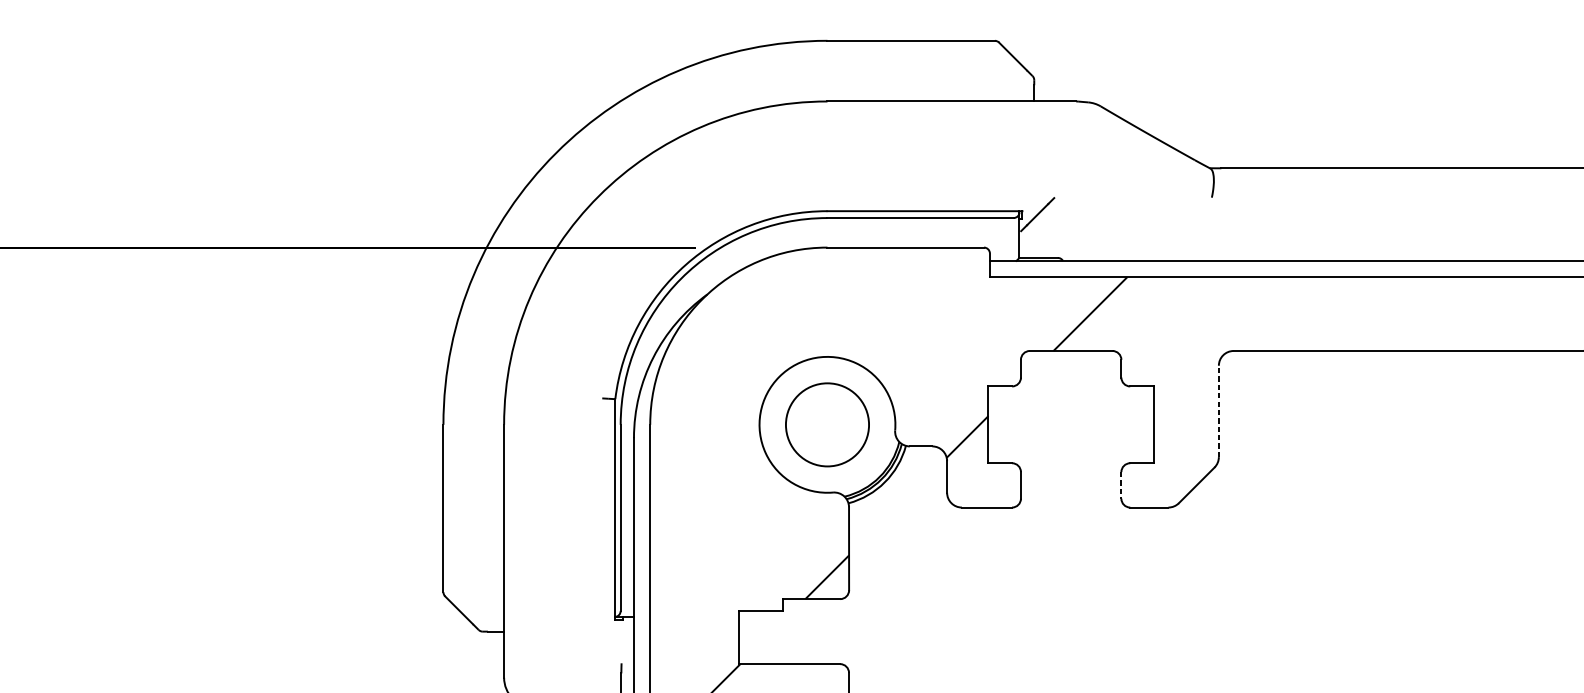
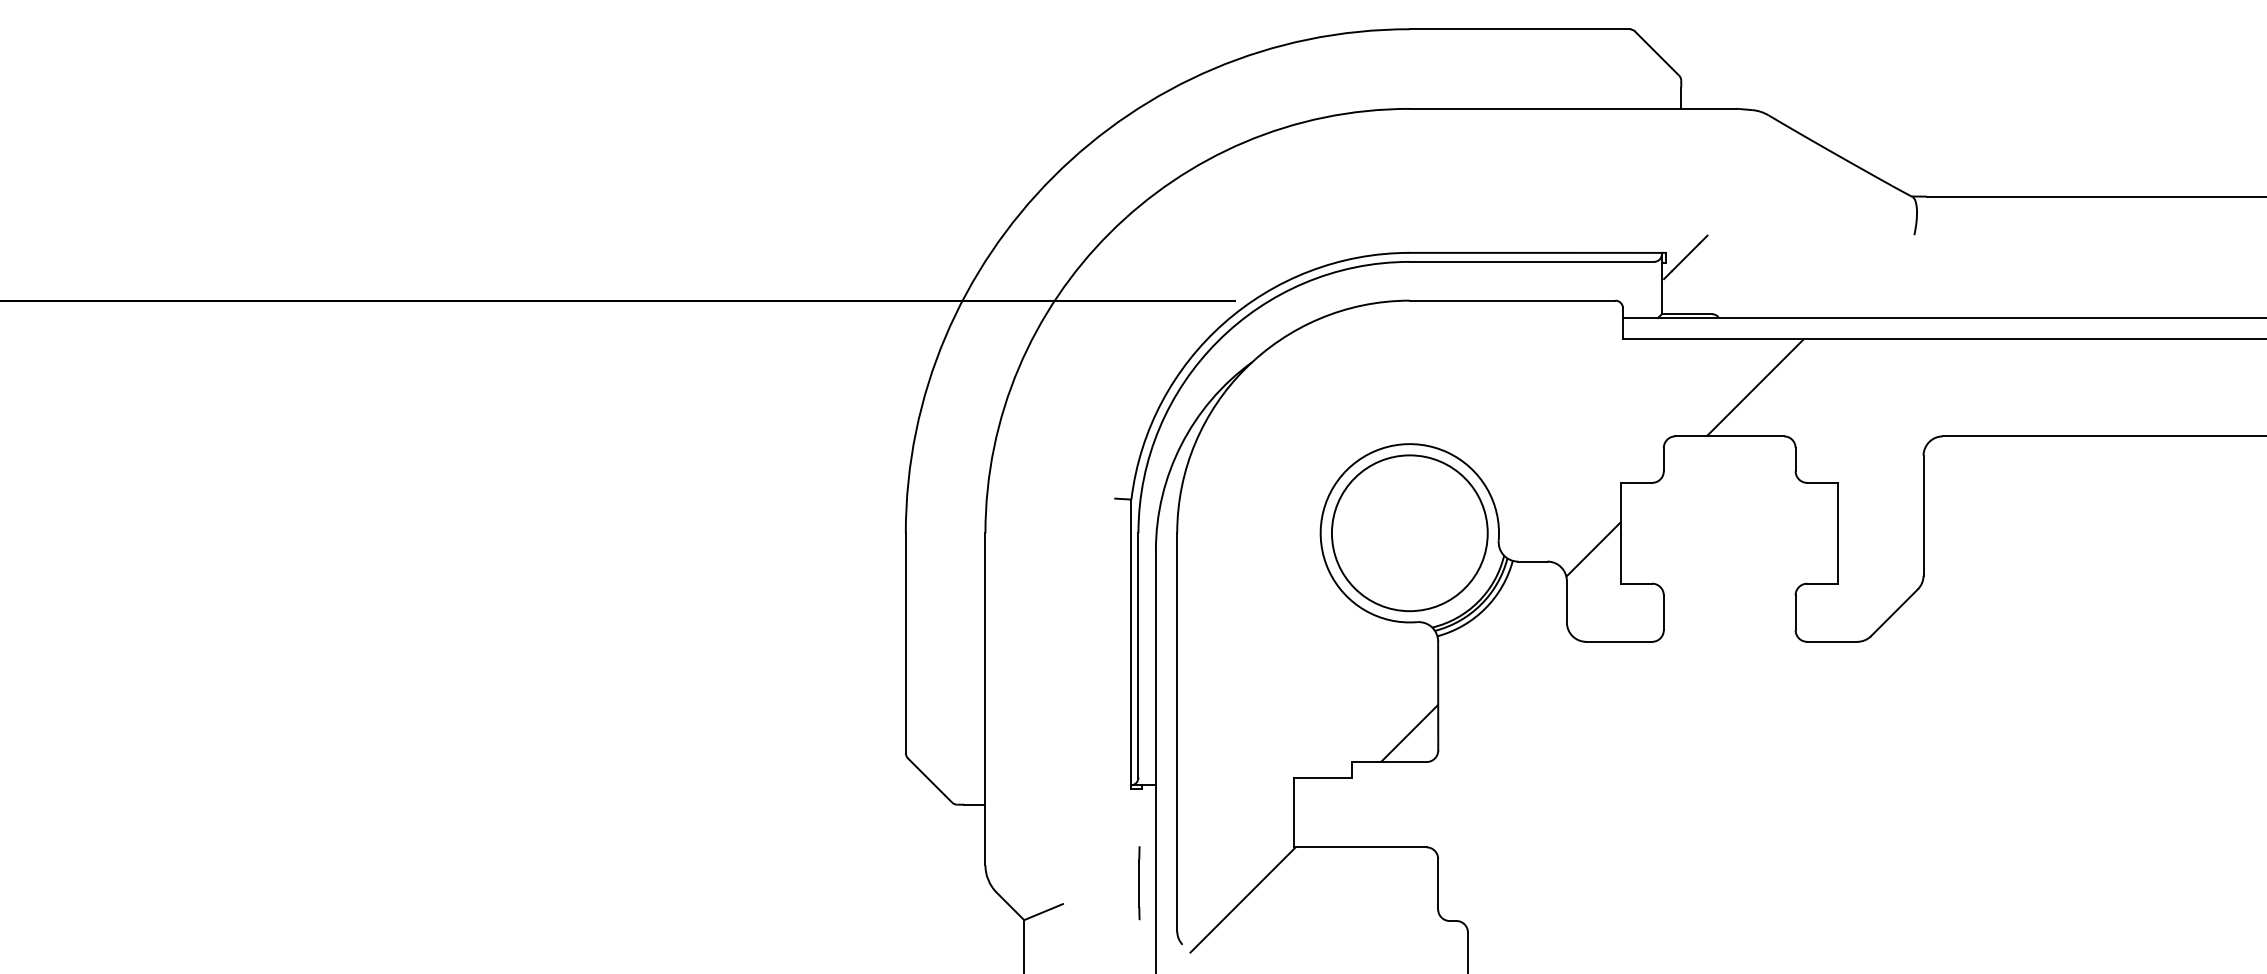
line: (1218, 411) -> (1923, 515), dashed -> solid
circle: (827, 425) -> (1409, 533), size x1.43
line: (1121, 485) -> (1795, 613), dashed -> solid

